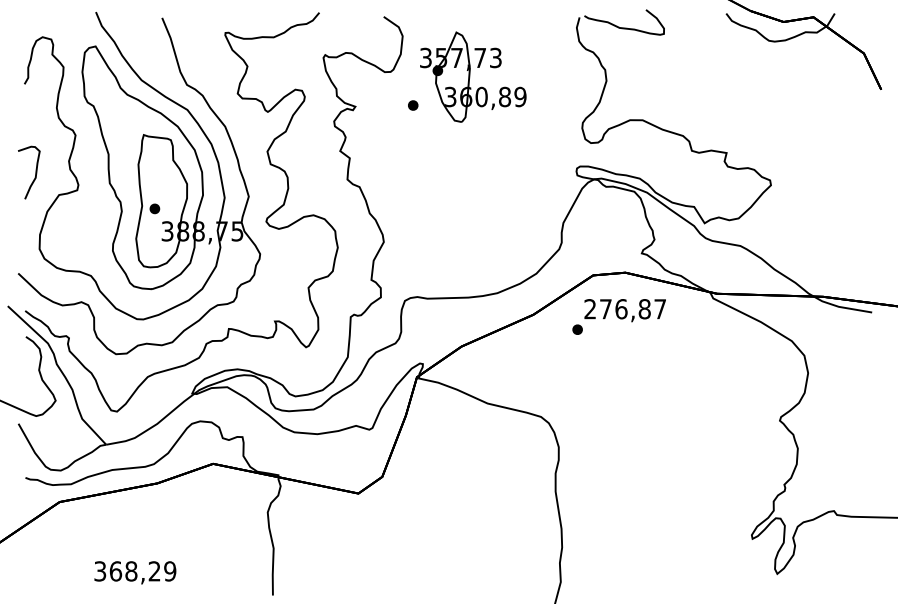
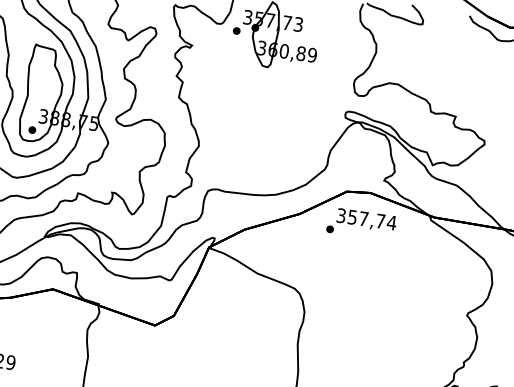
part: (413, 105) -> (236, 31), moved
part: (154, 208) -> (32, 129), moved
text: (625, 309) -> (366, 219), 276,87 -> 357,74

